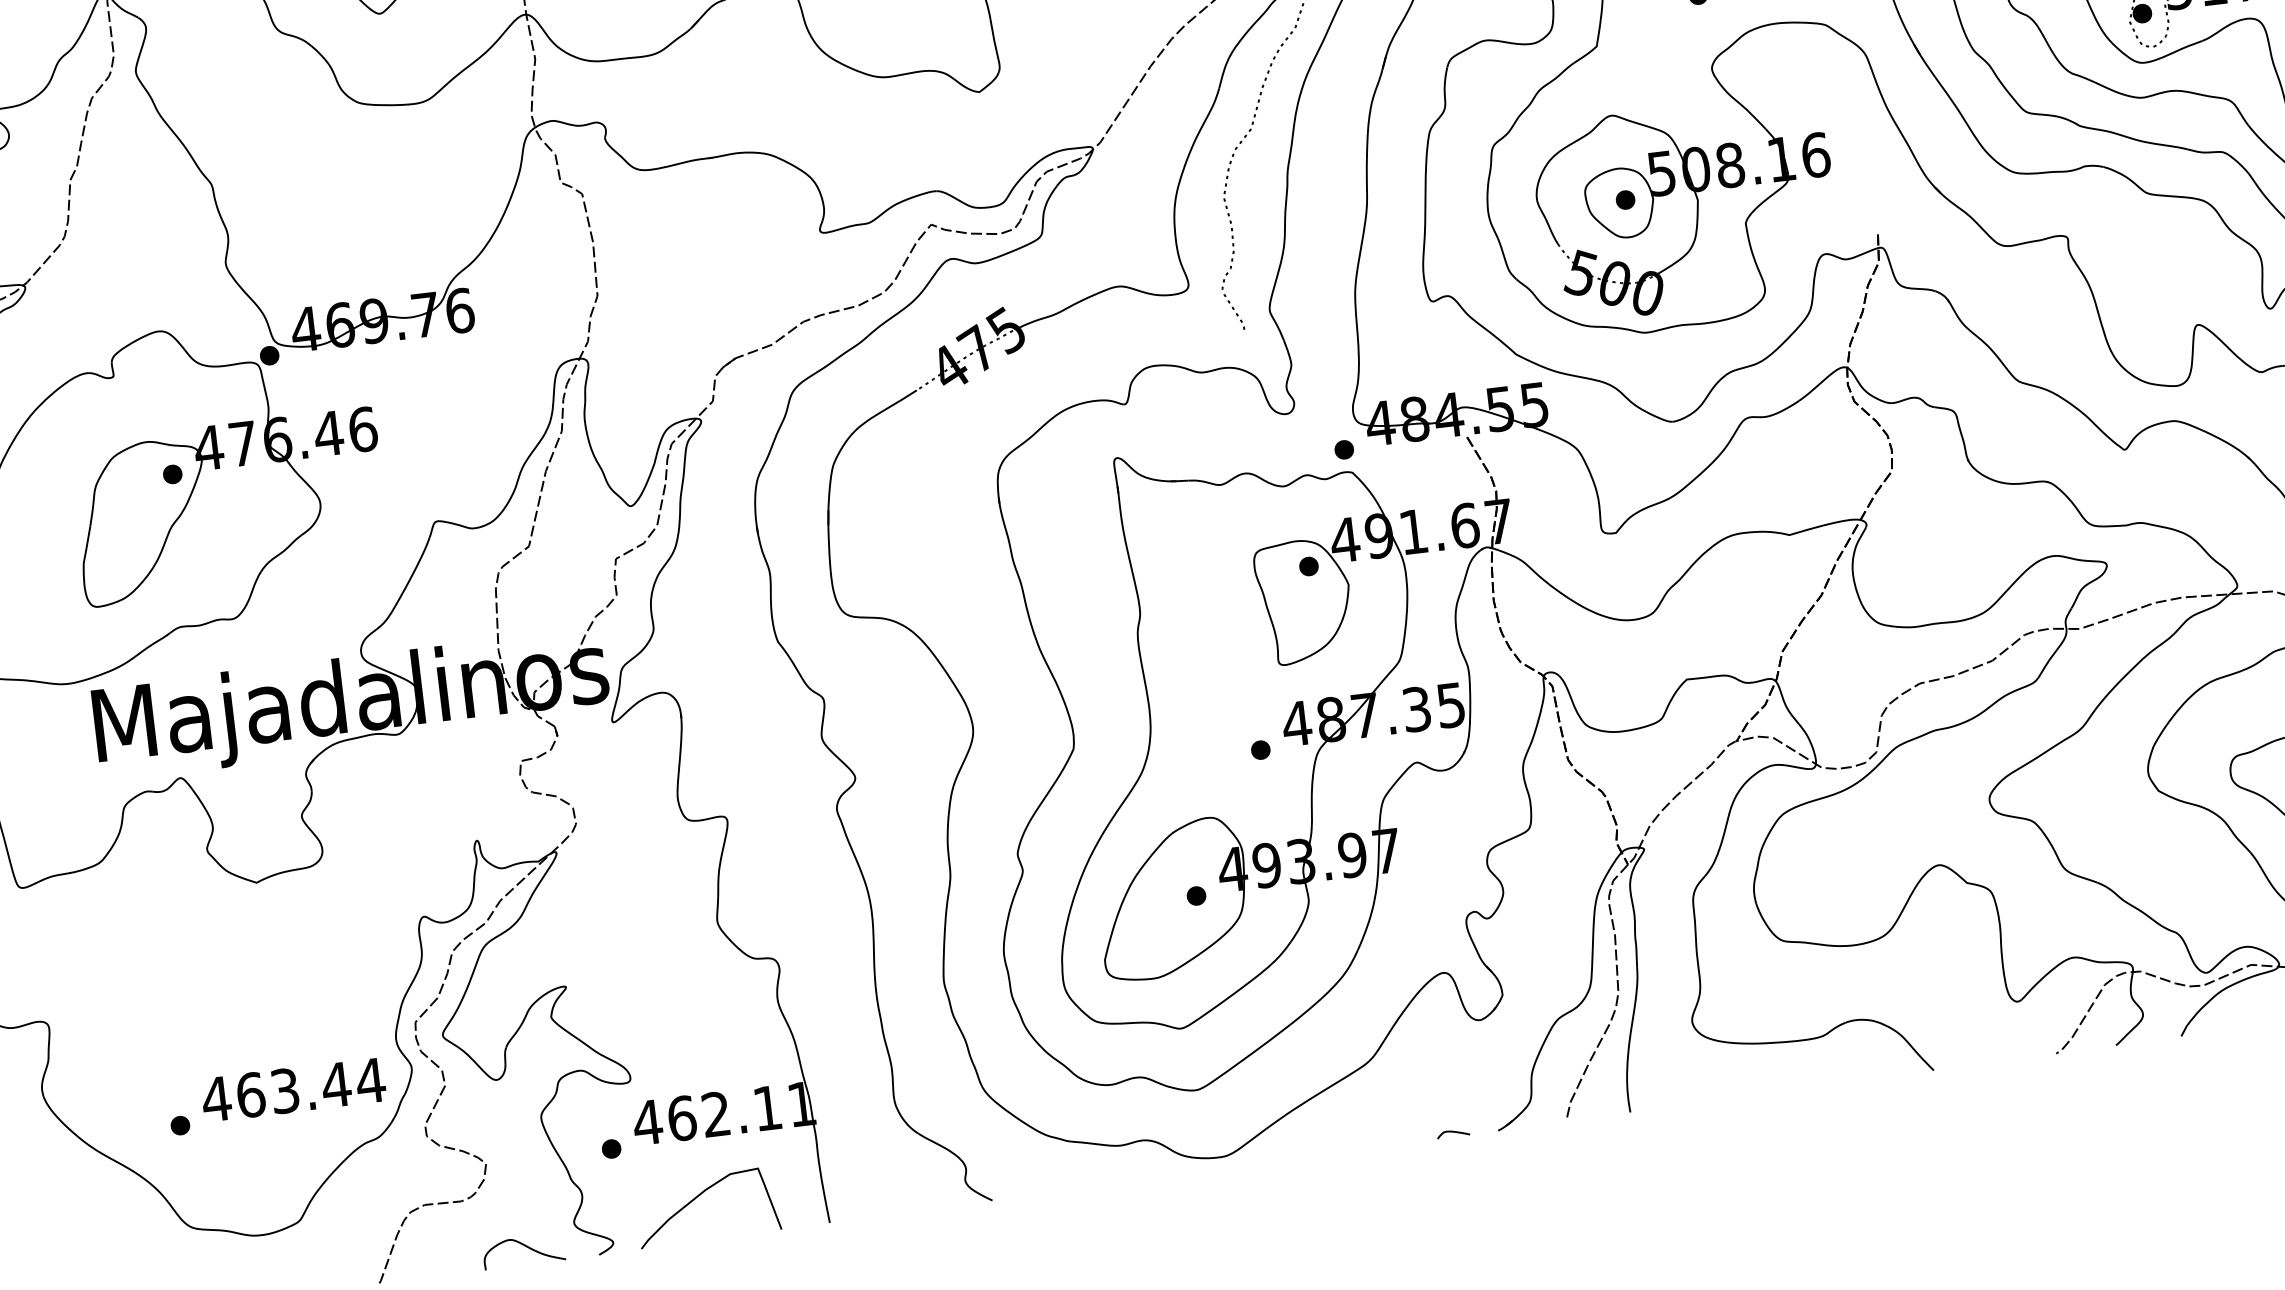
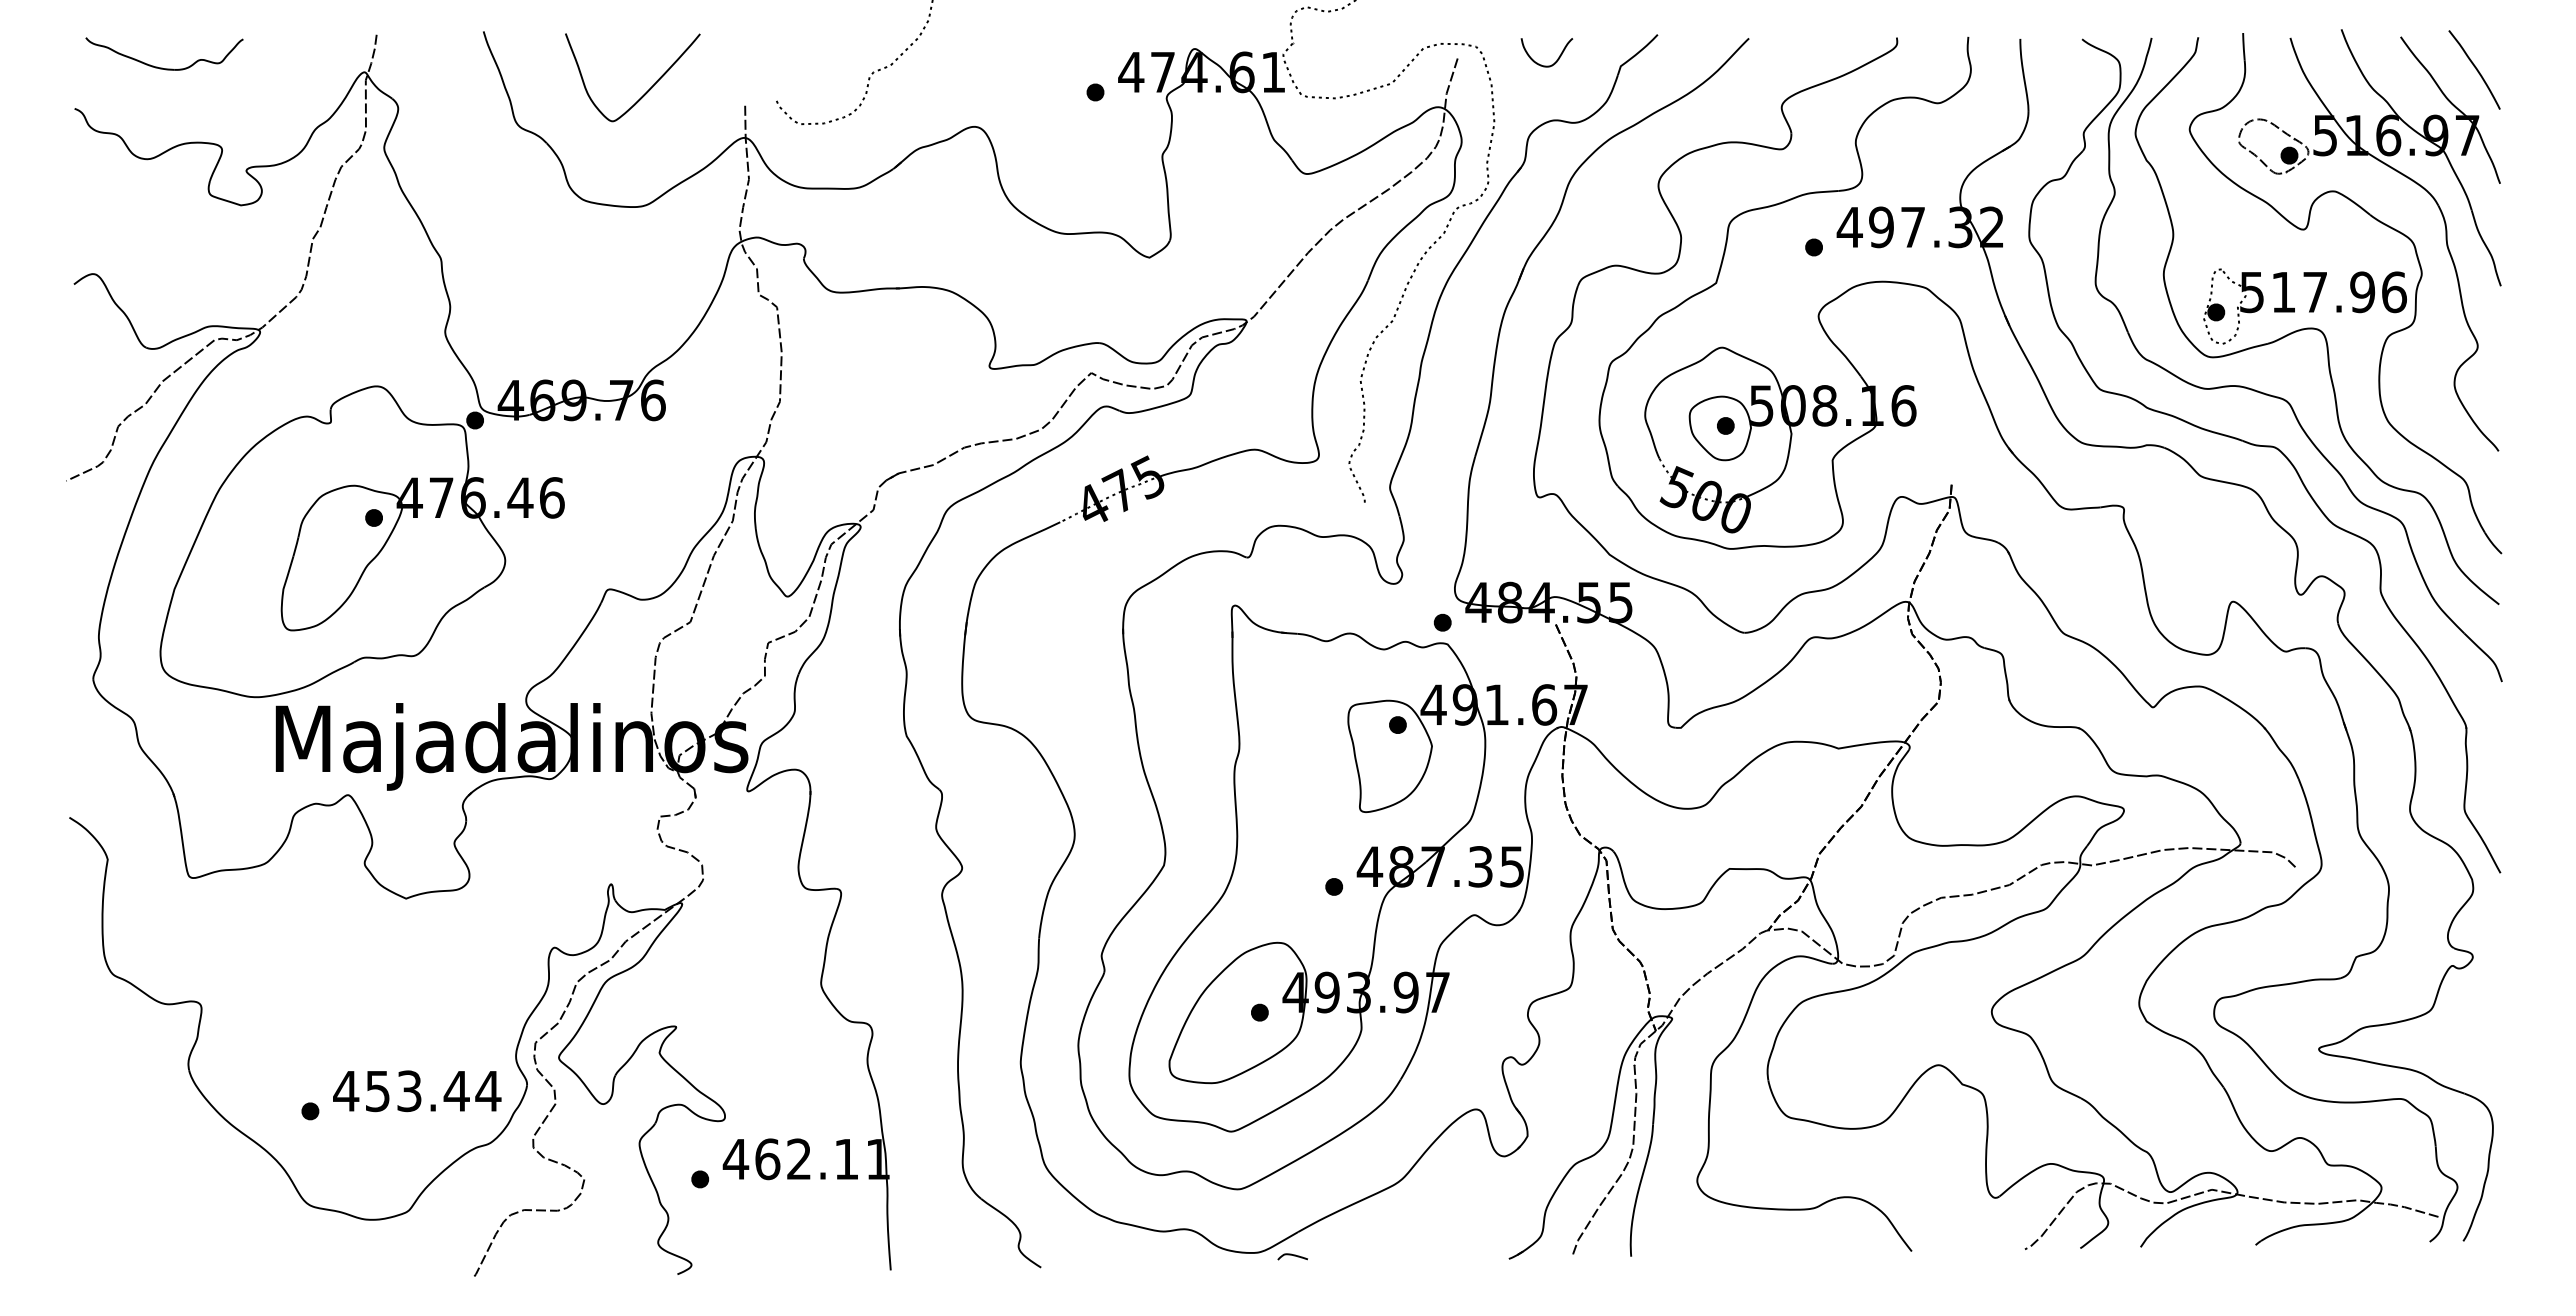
text: (250, 1095) -> (377, 1091), 463.44 -> 453.44
curve: (1452, 1132) -> (1292, 1255), moved
curve: (698, 1196) -> (774, 1232), removed
curve: (525, 1247) -> (611, 1259), removed

